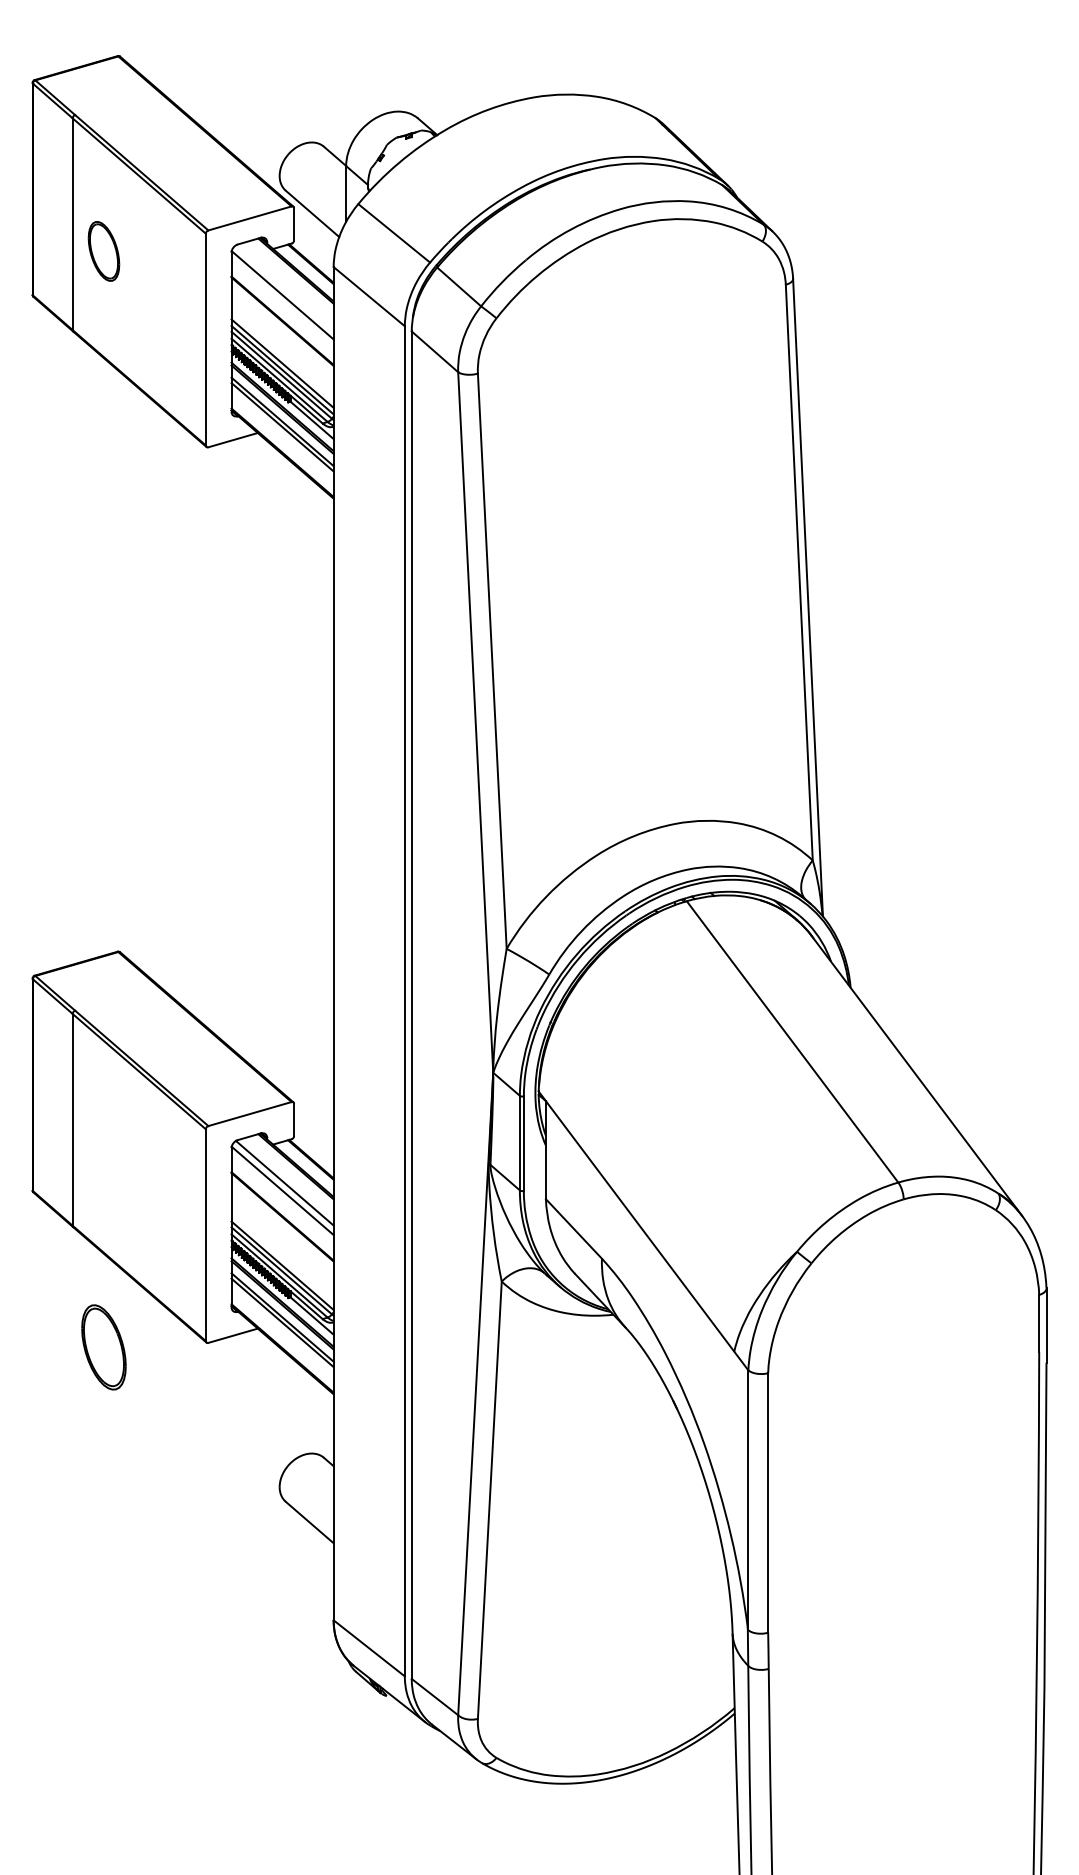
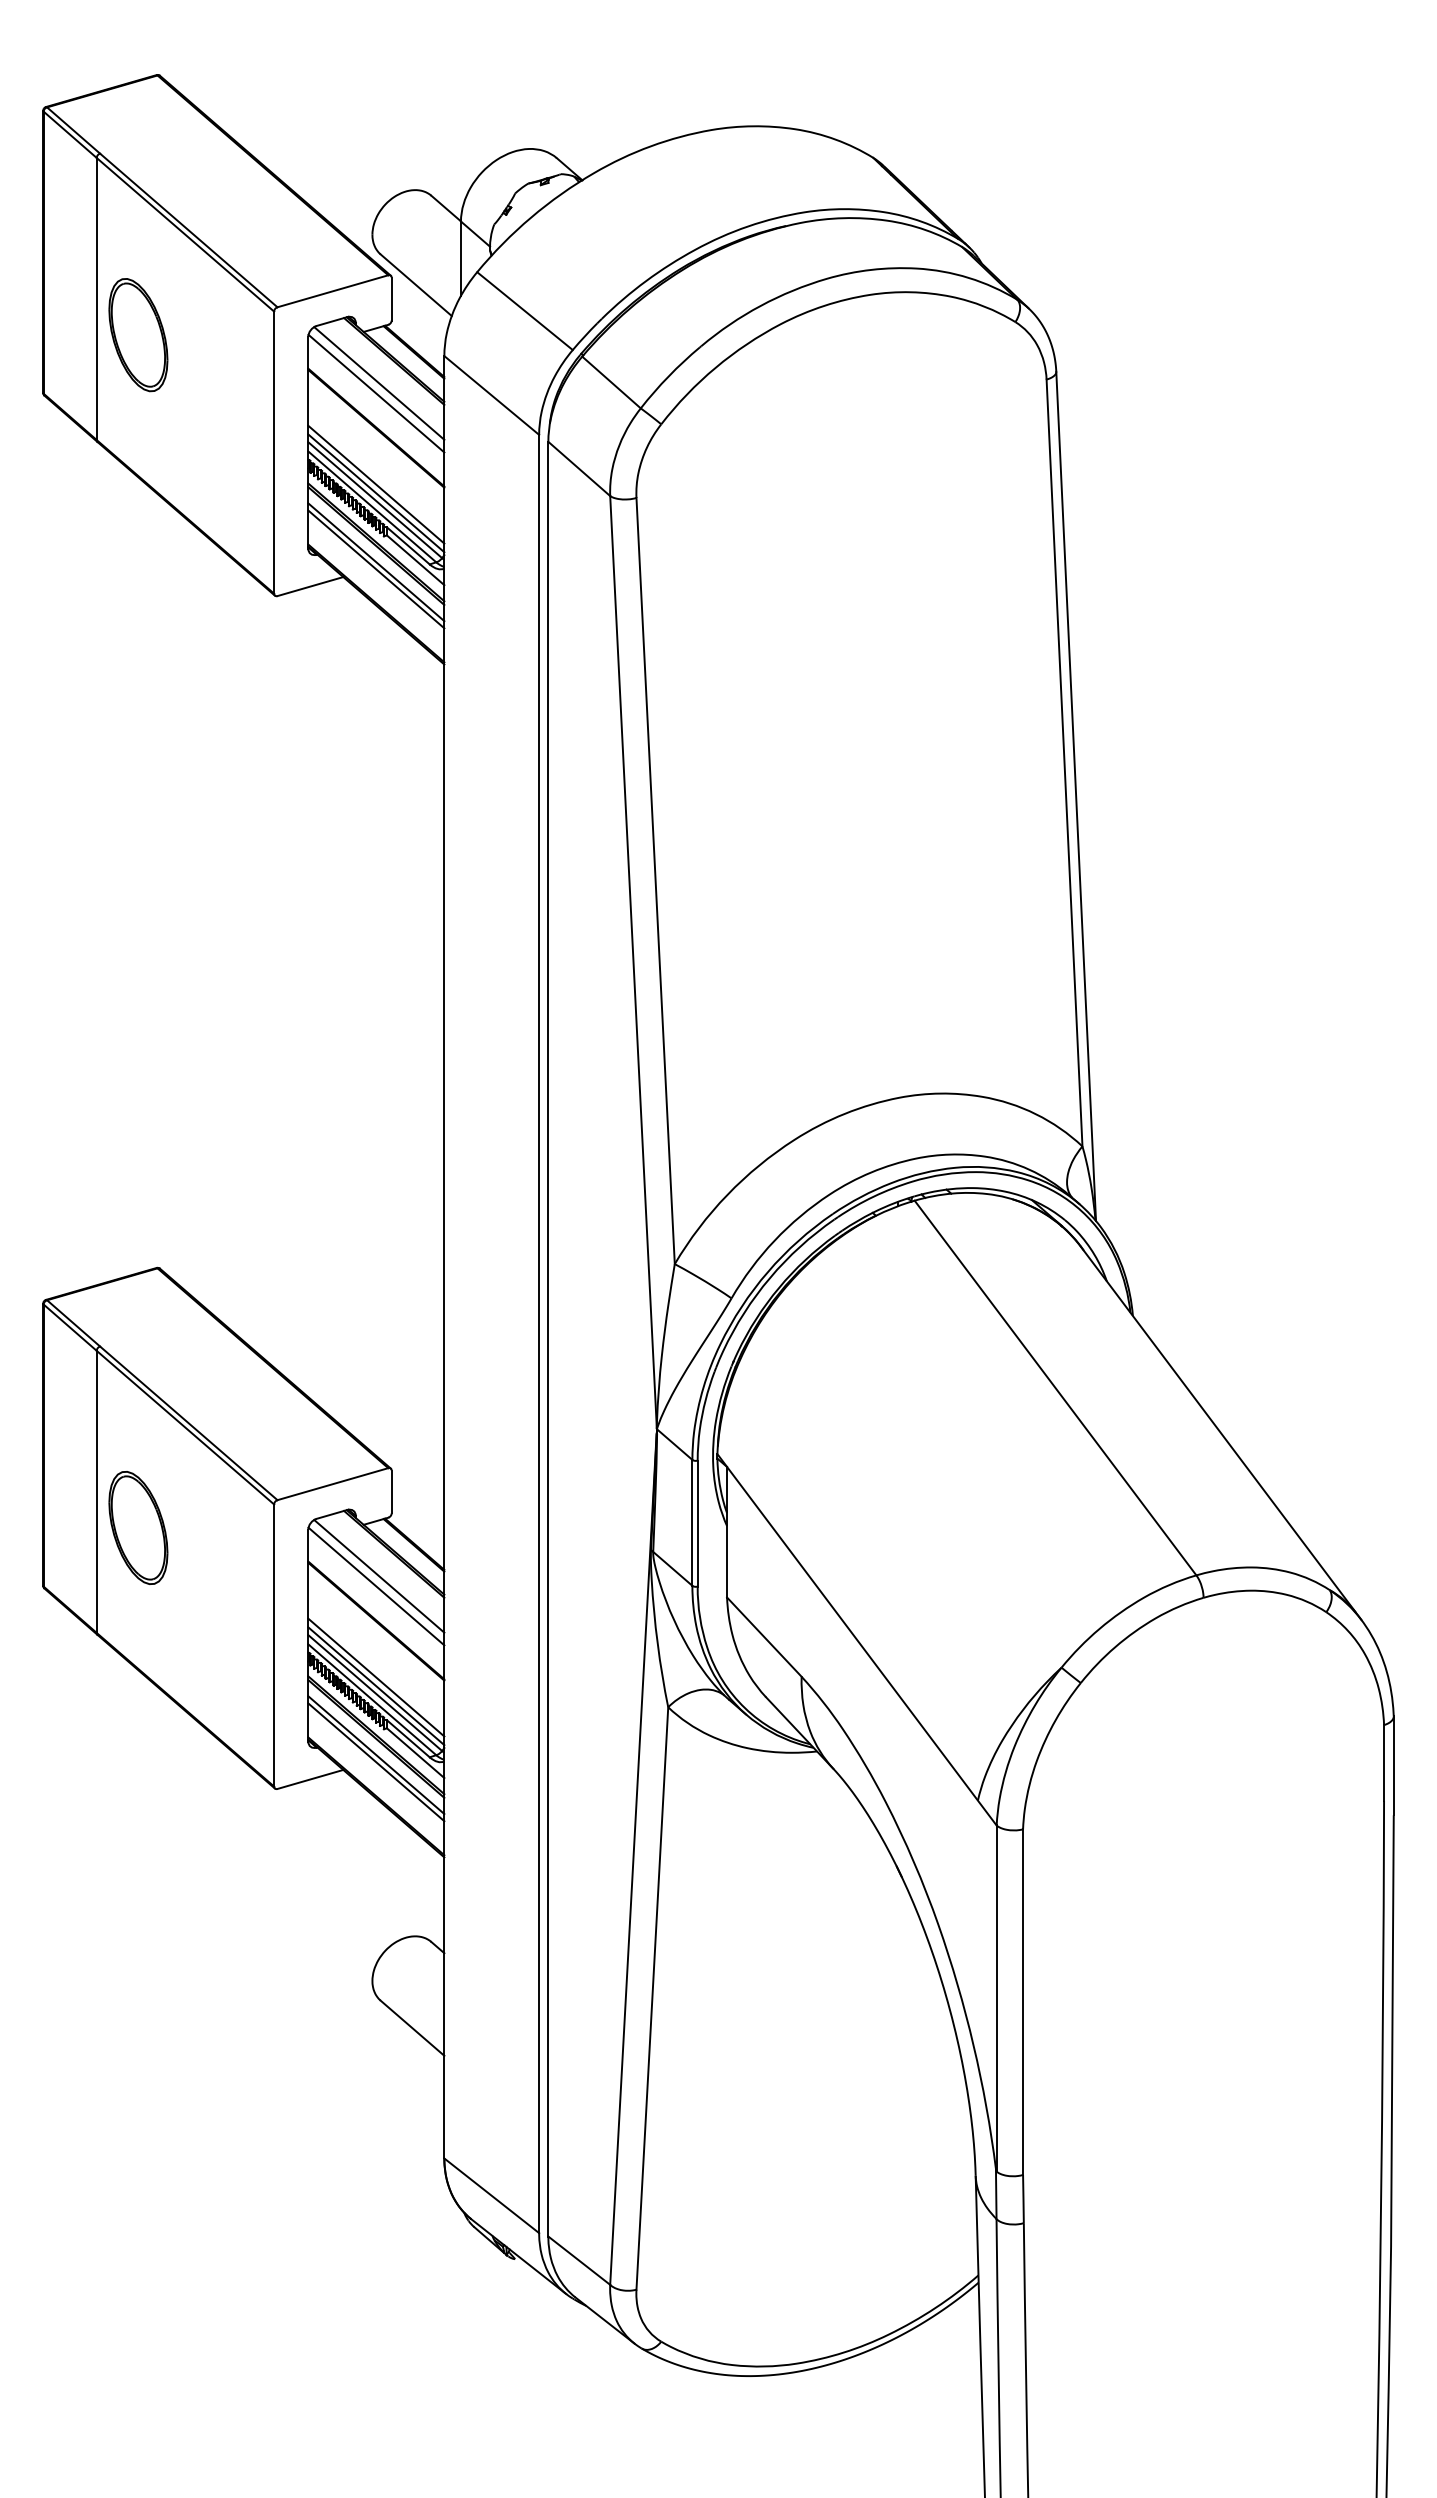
part: (104, 251) -> (138, 335), size x1.43
line: (284, 287) -> (379, 383), added
line: (282, 1259) -> (376, 1677), added
part: (104, 1347) -> (138, 1527), moved

